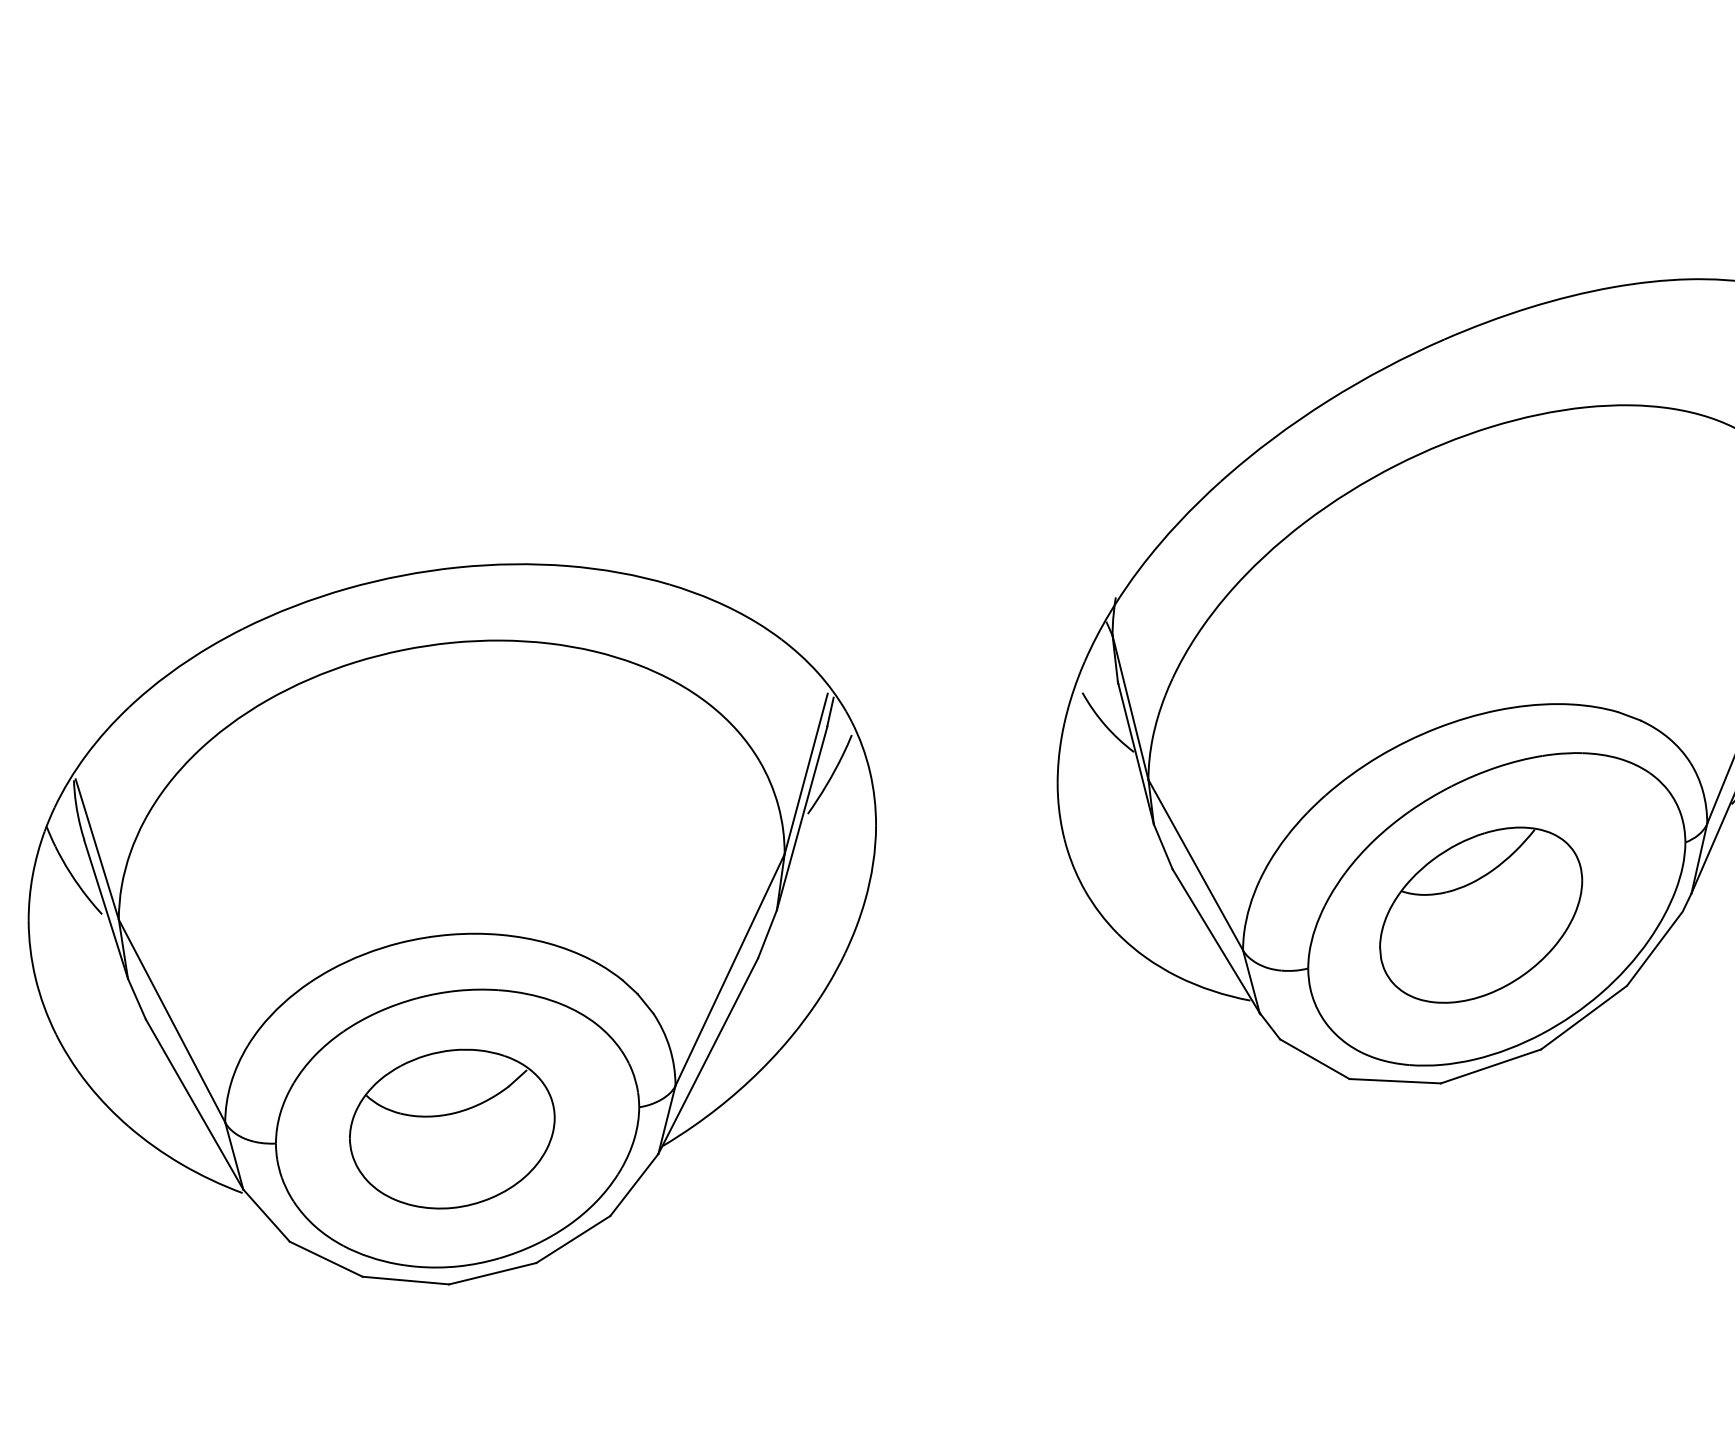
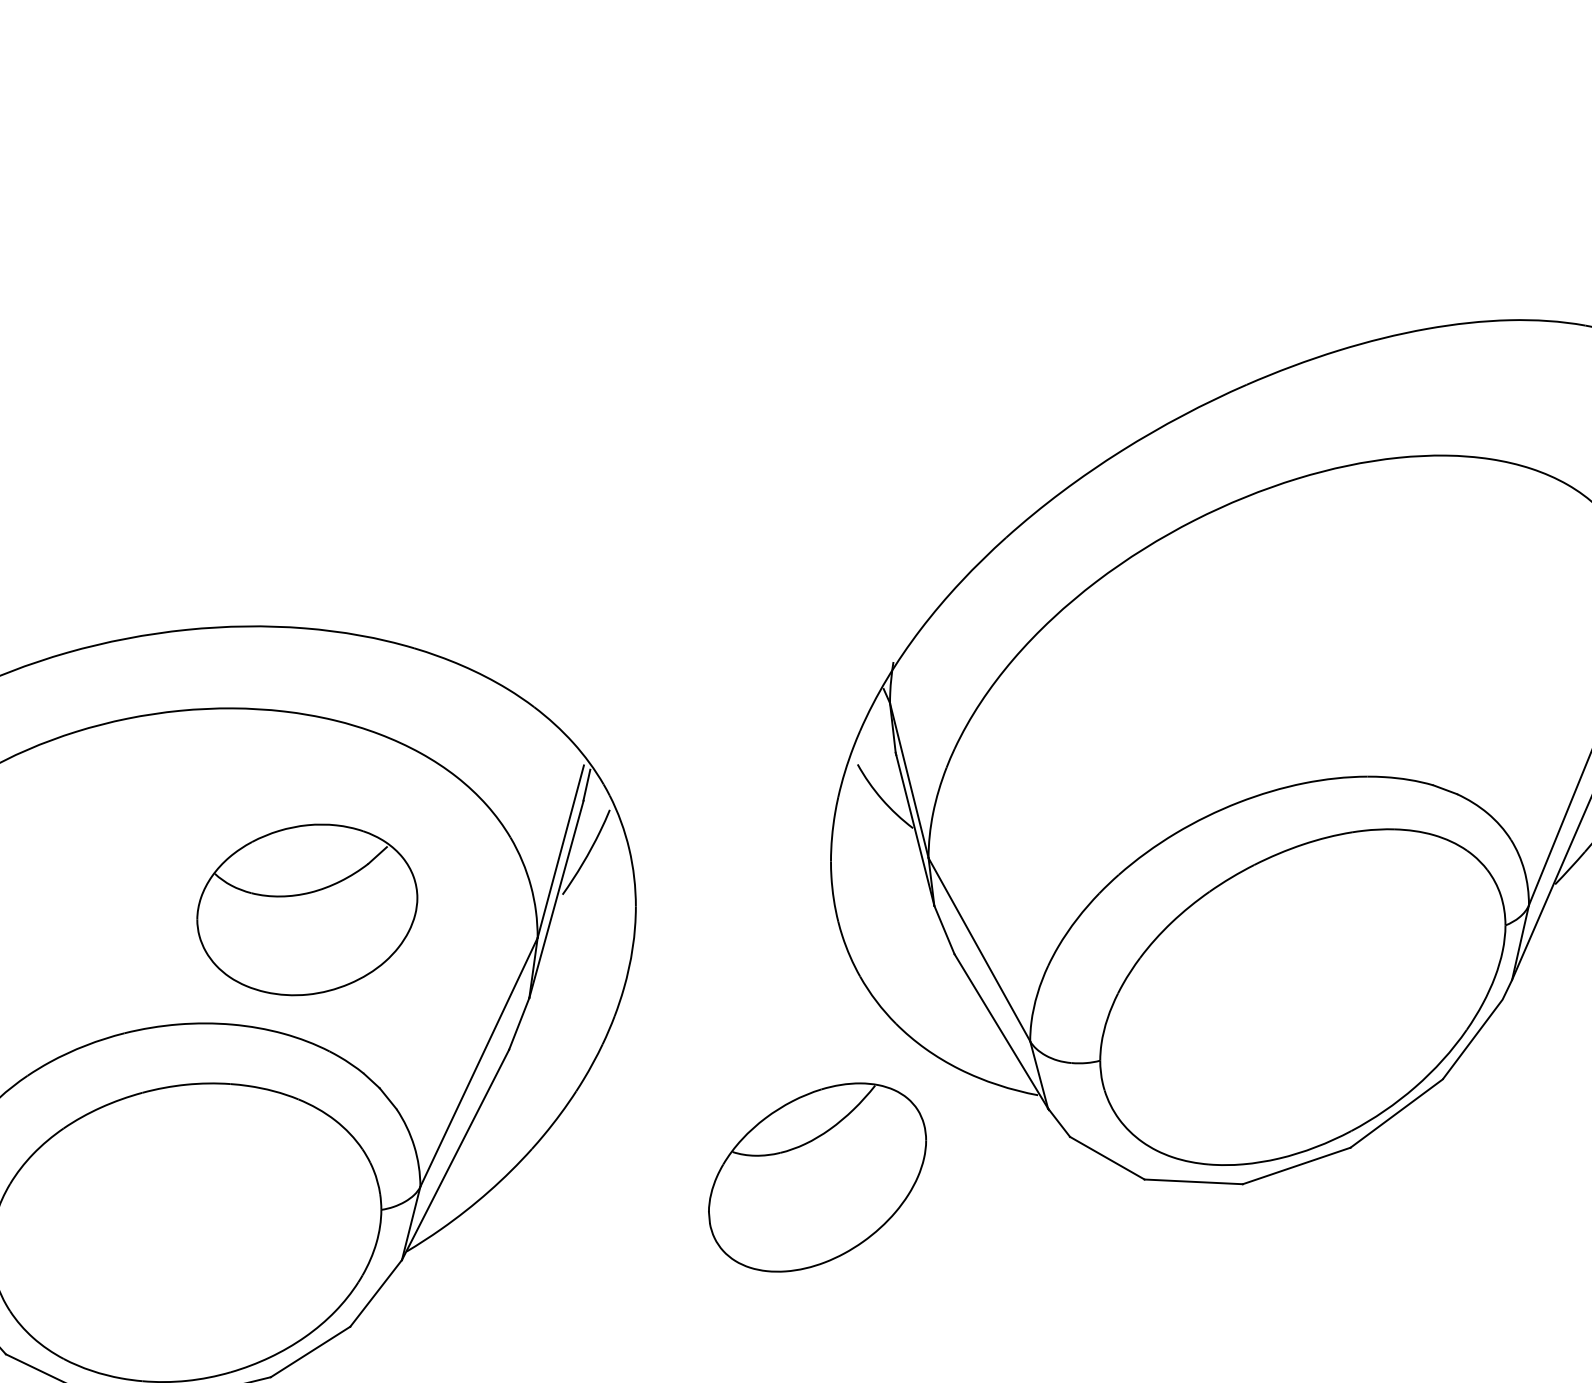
part: (1481, 914) -> (817, 1176), moved
part: (452, 1128) -> (307, 909), moved

